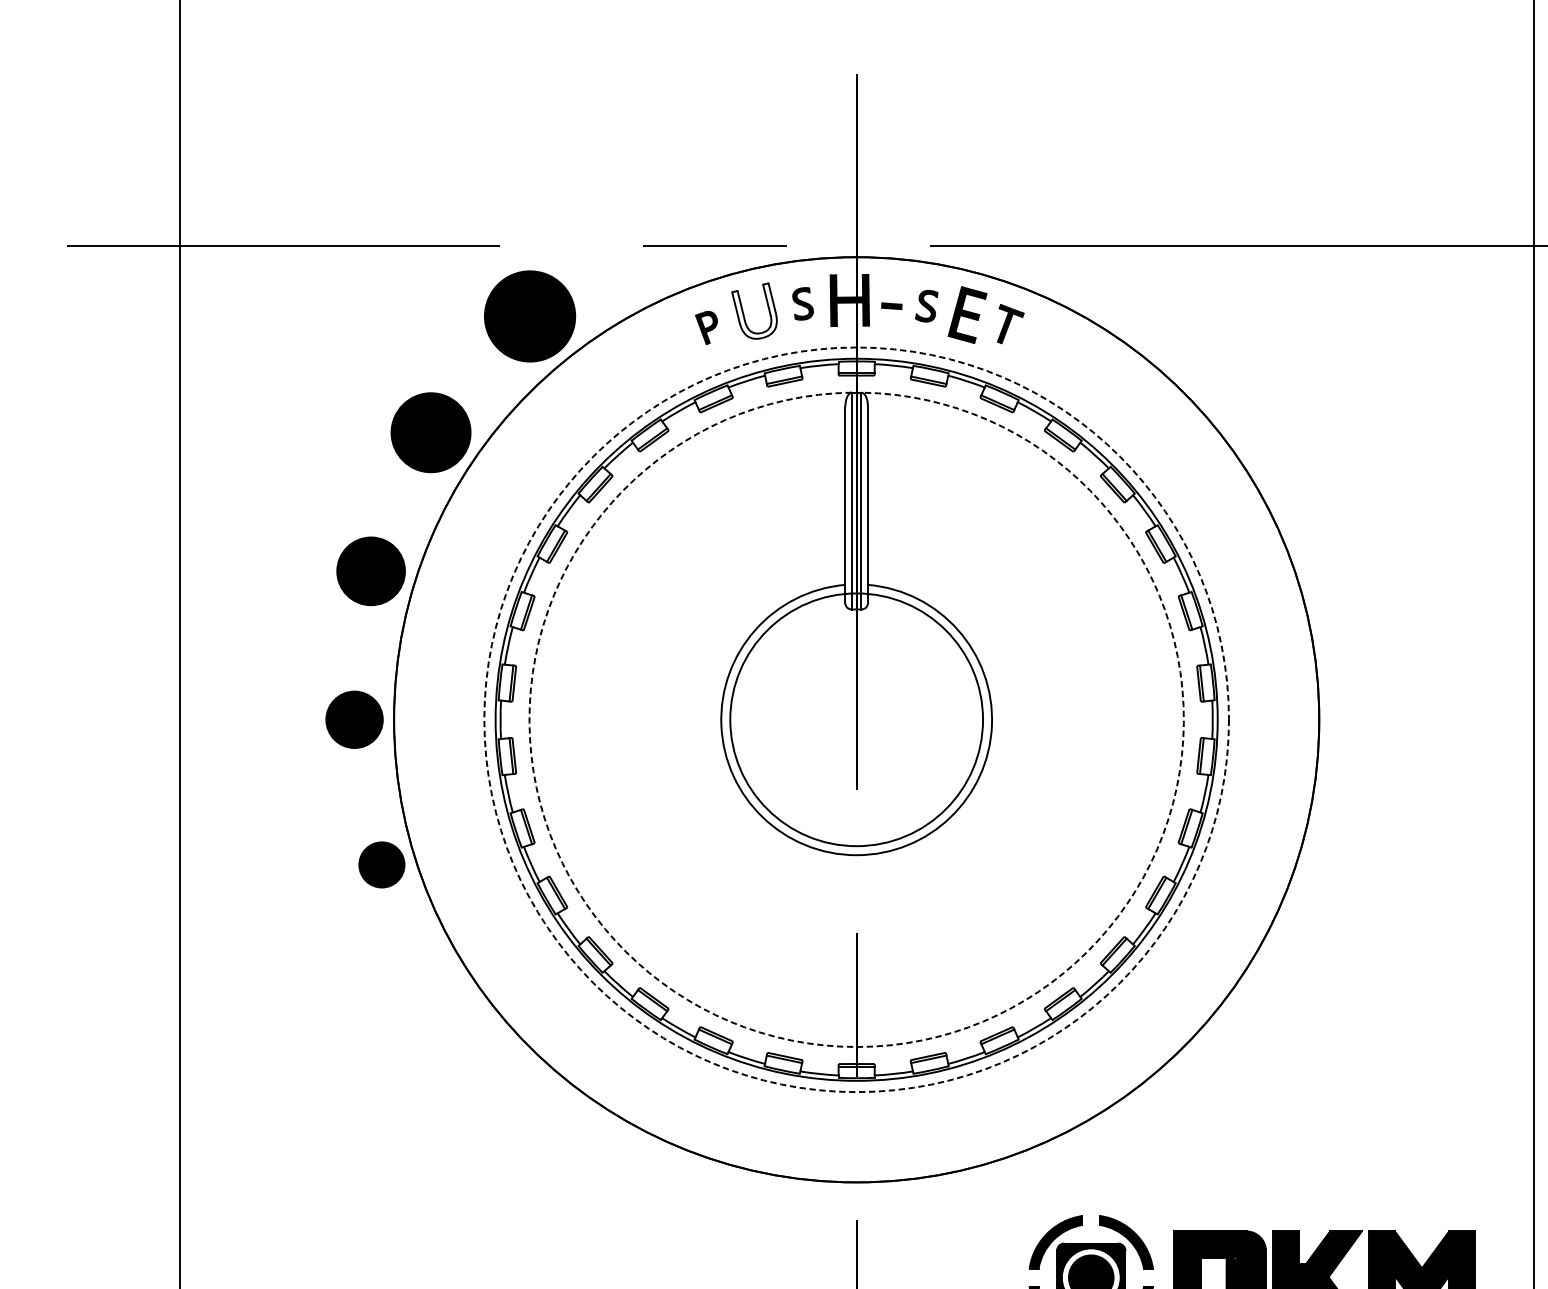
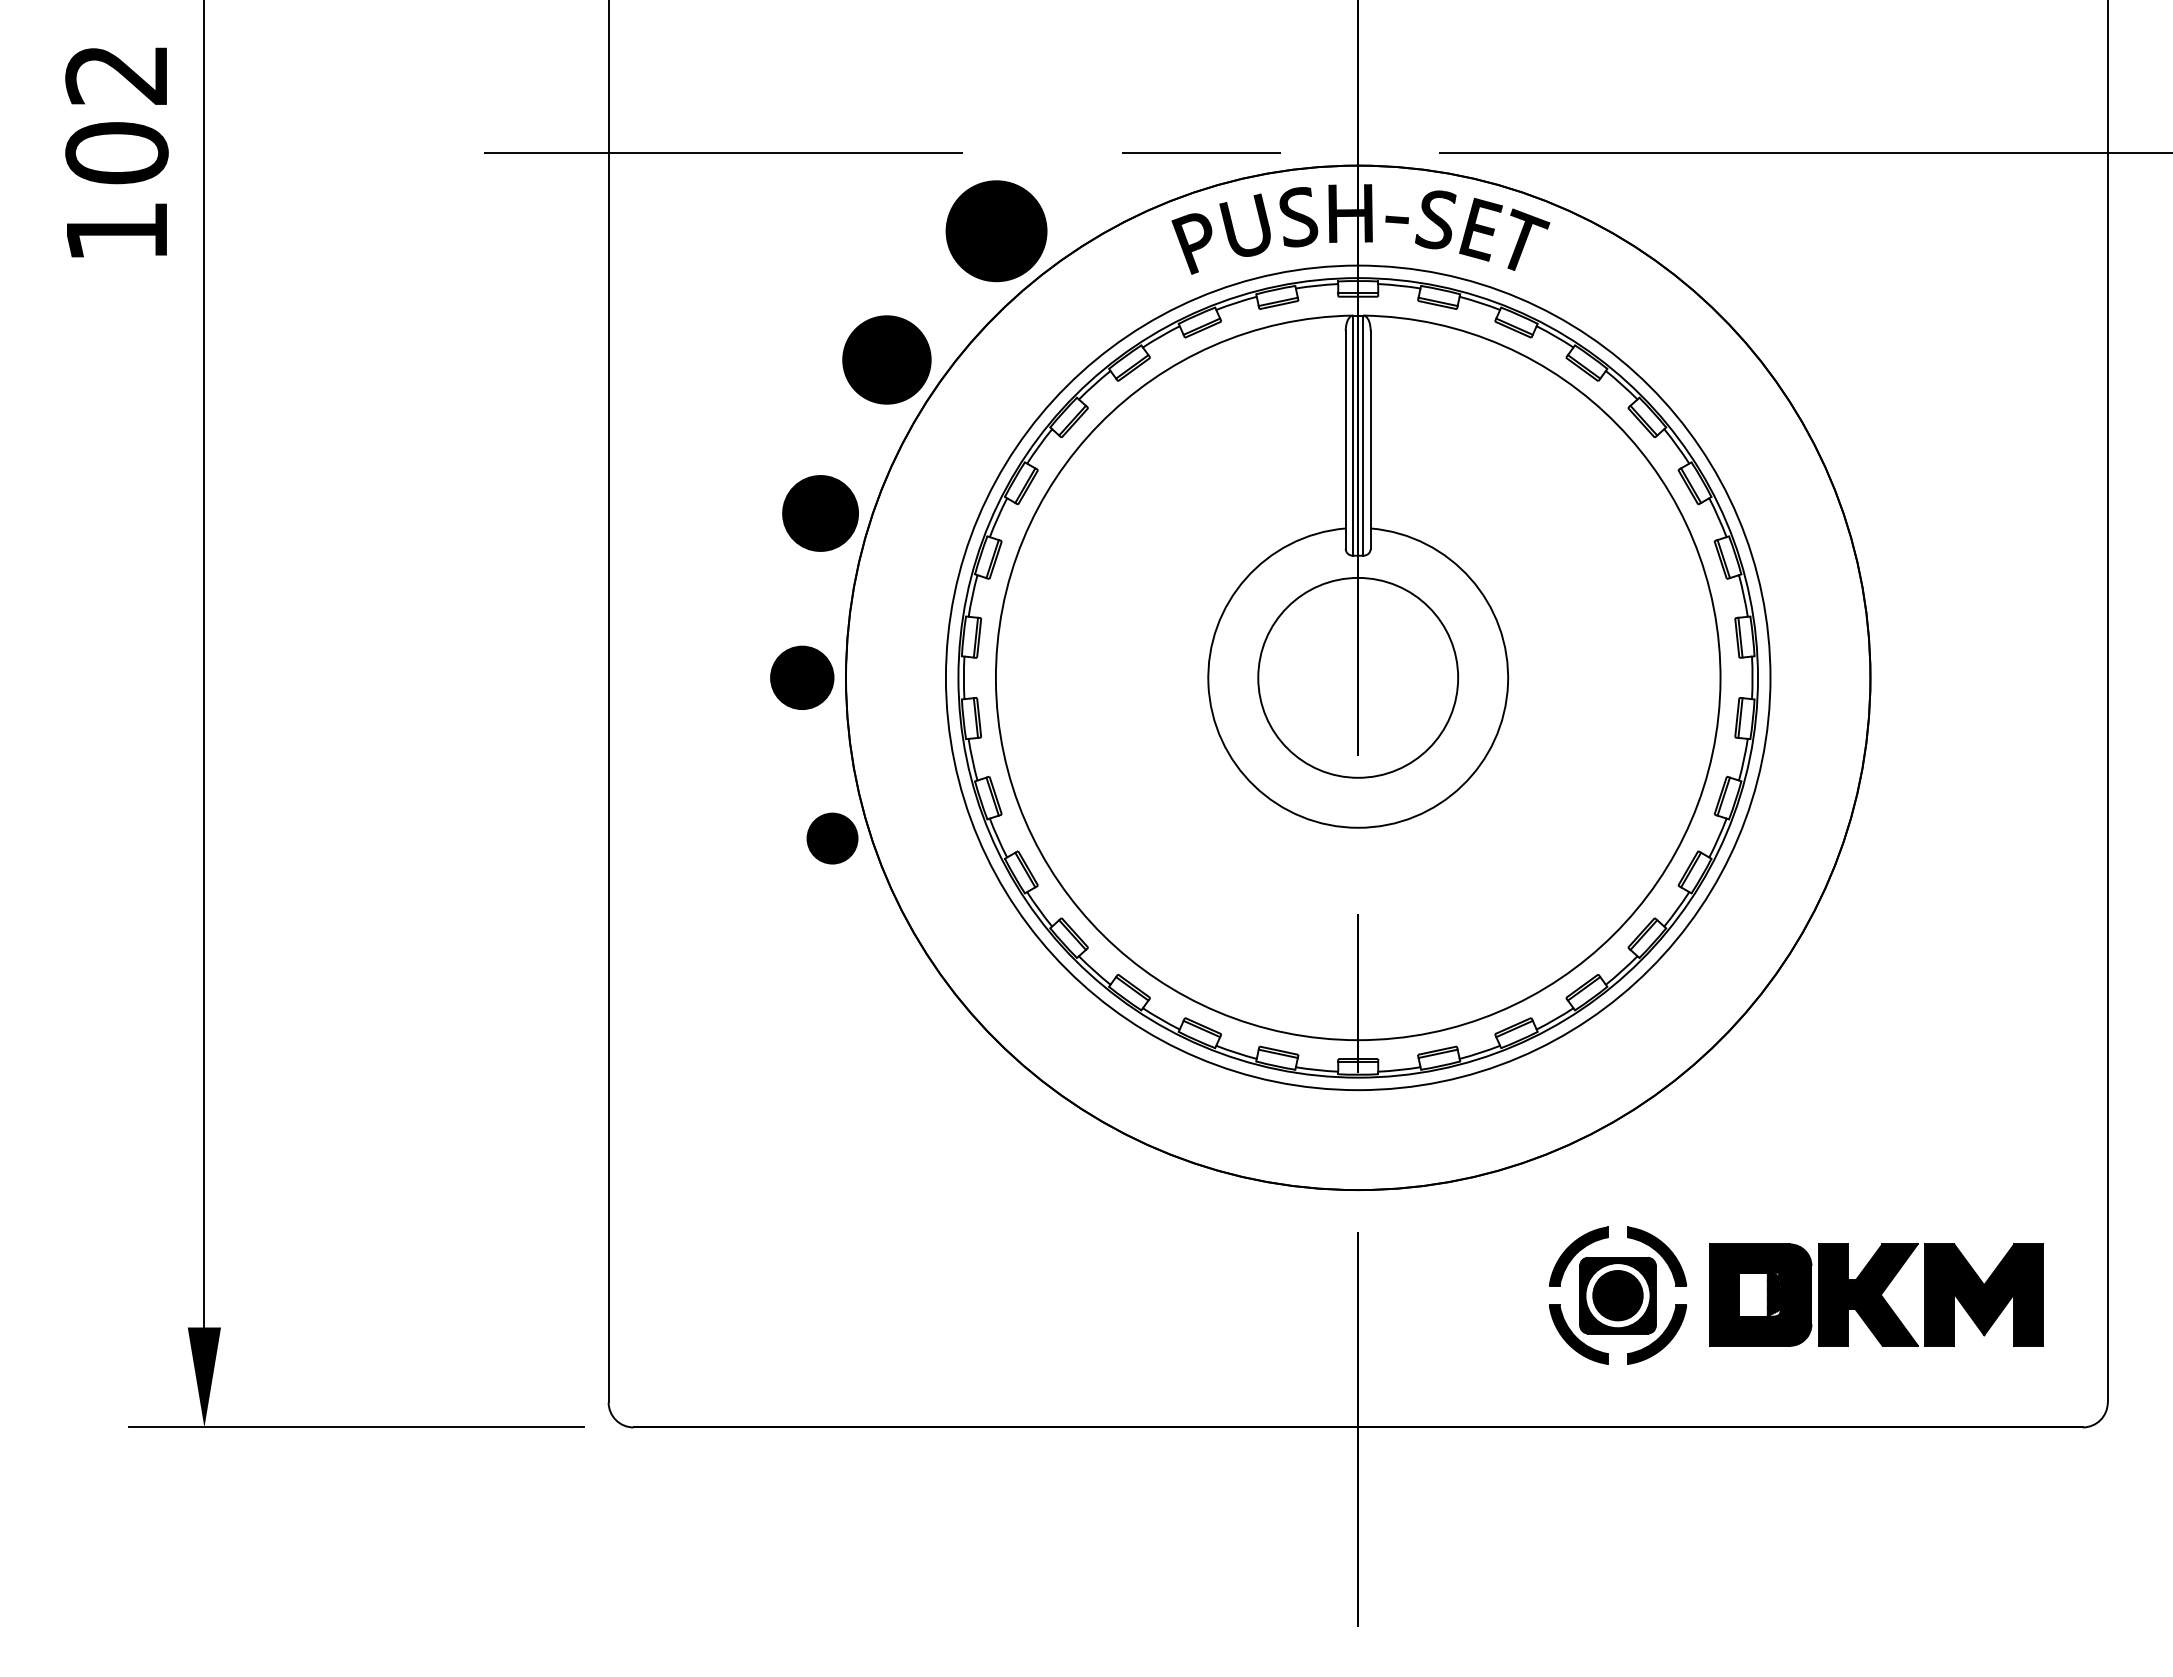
part: (802, 304) -> (1298, 217), size x1.67
part: (926, 305) -> (1435, 219), size x1.67
fill: (753, 311) -> (1244, 225), added
part: (1010, 323) -> (1528, 239), size x1.43
part: (706, 327) -> (1191, 243), size x1.67
circle: (856, 719) -> (1357, 677), dashed -> solid
circle: (856, 719) -> (1358, 677), size x0.71
arc: (856, 1047) -> (1358, 1040), dashed -> solid

